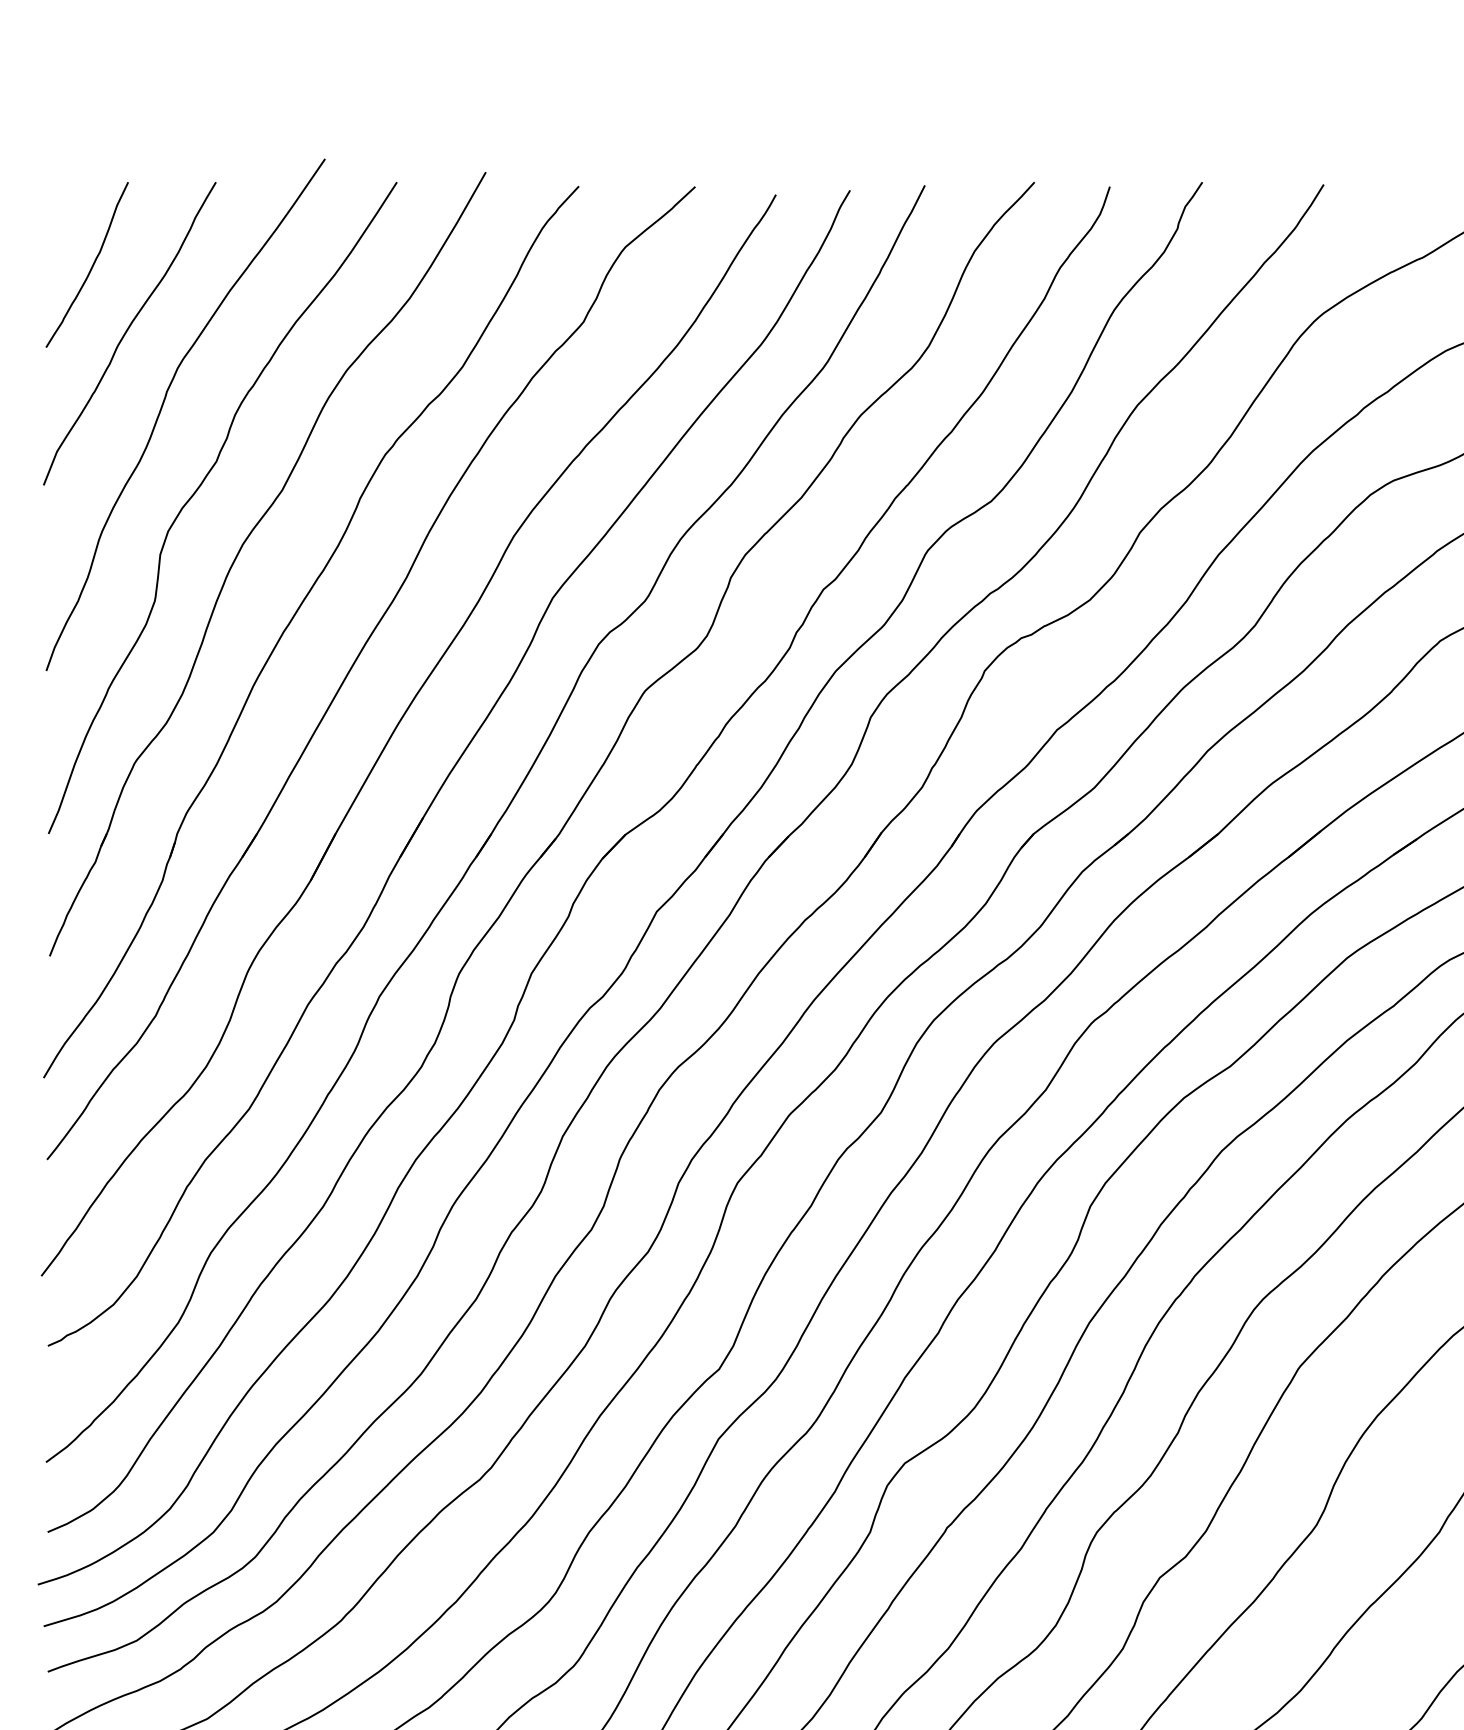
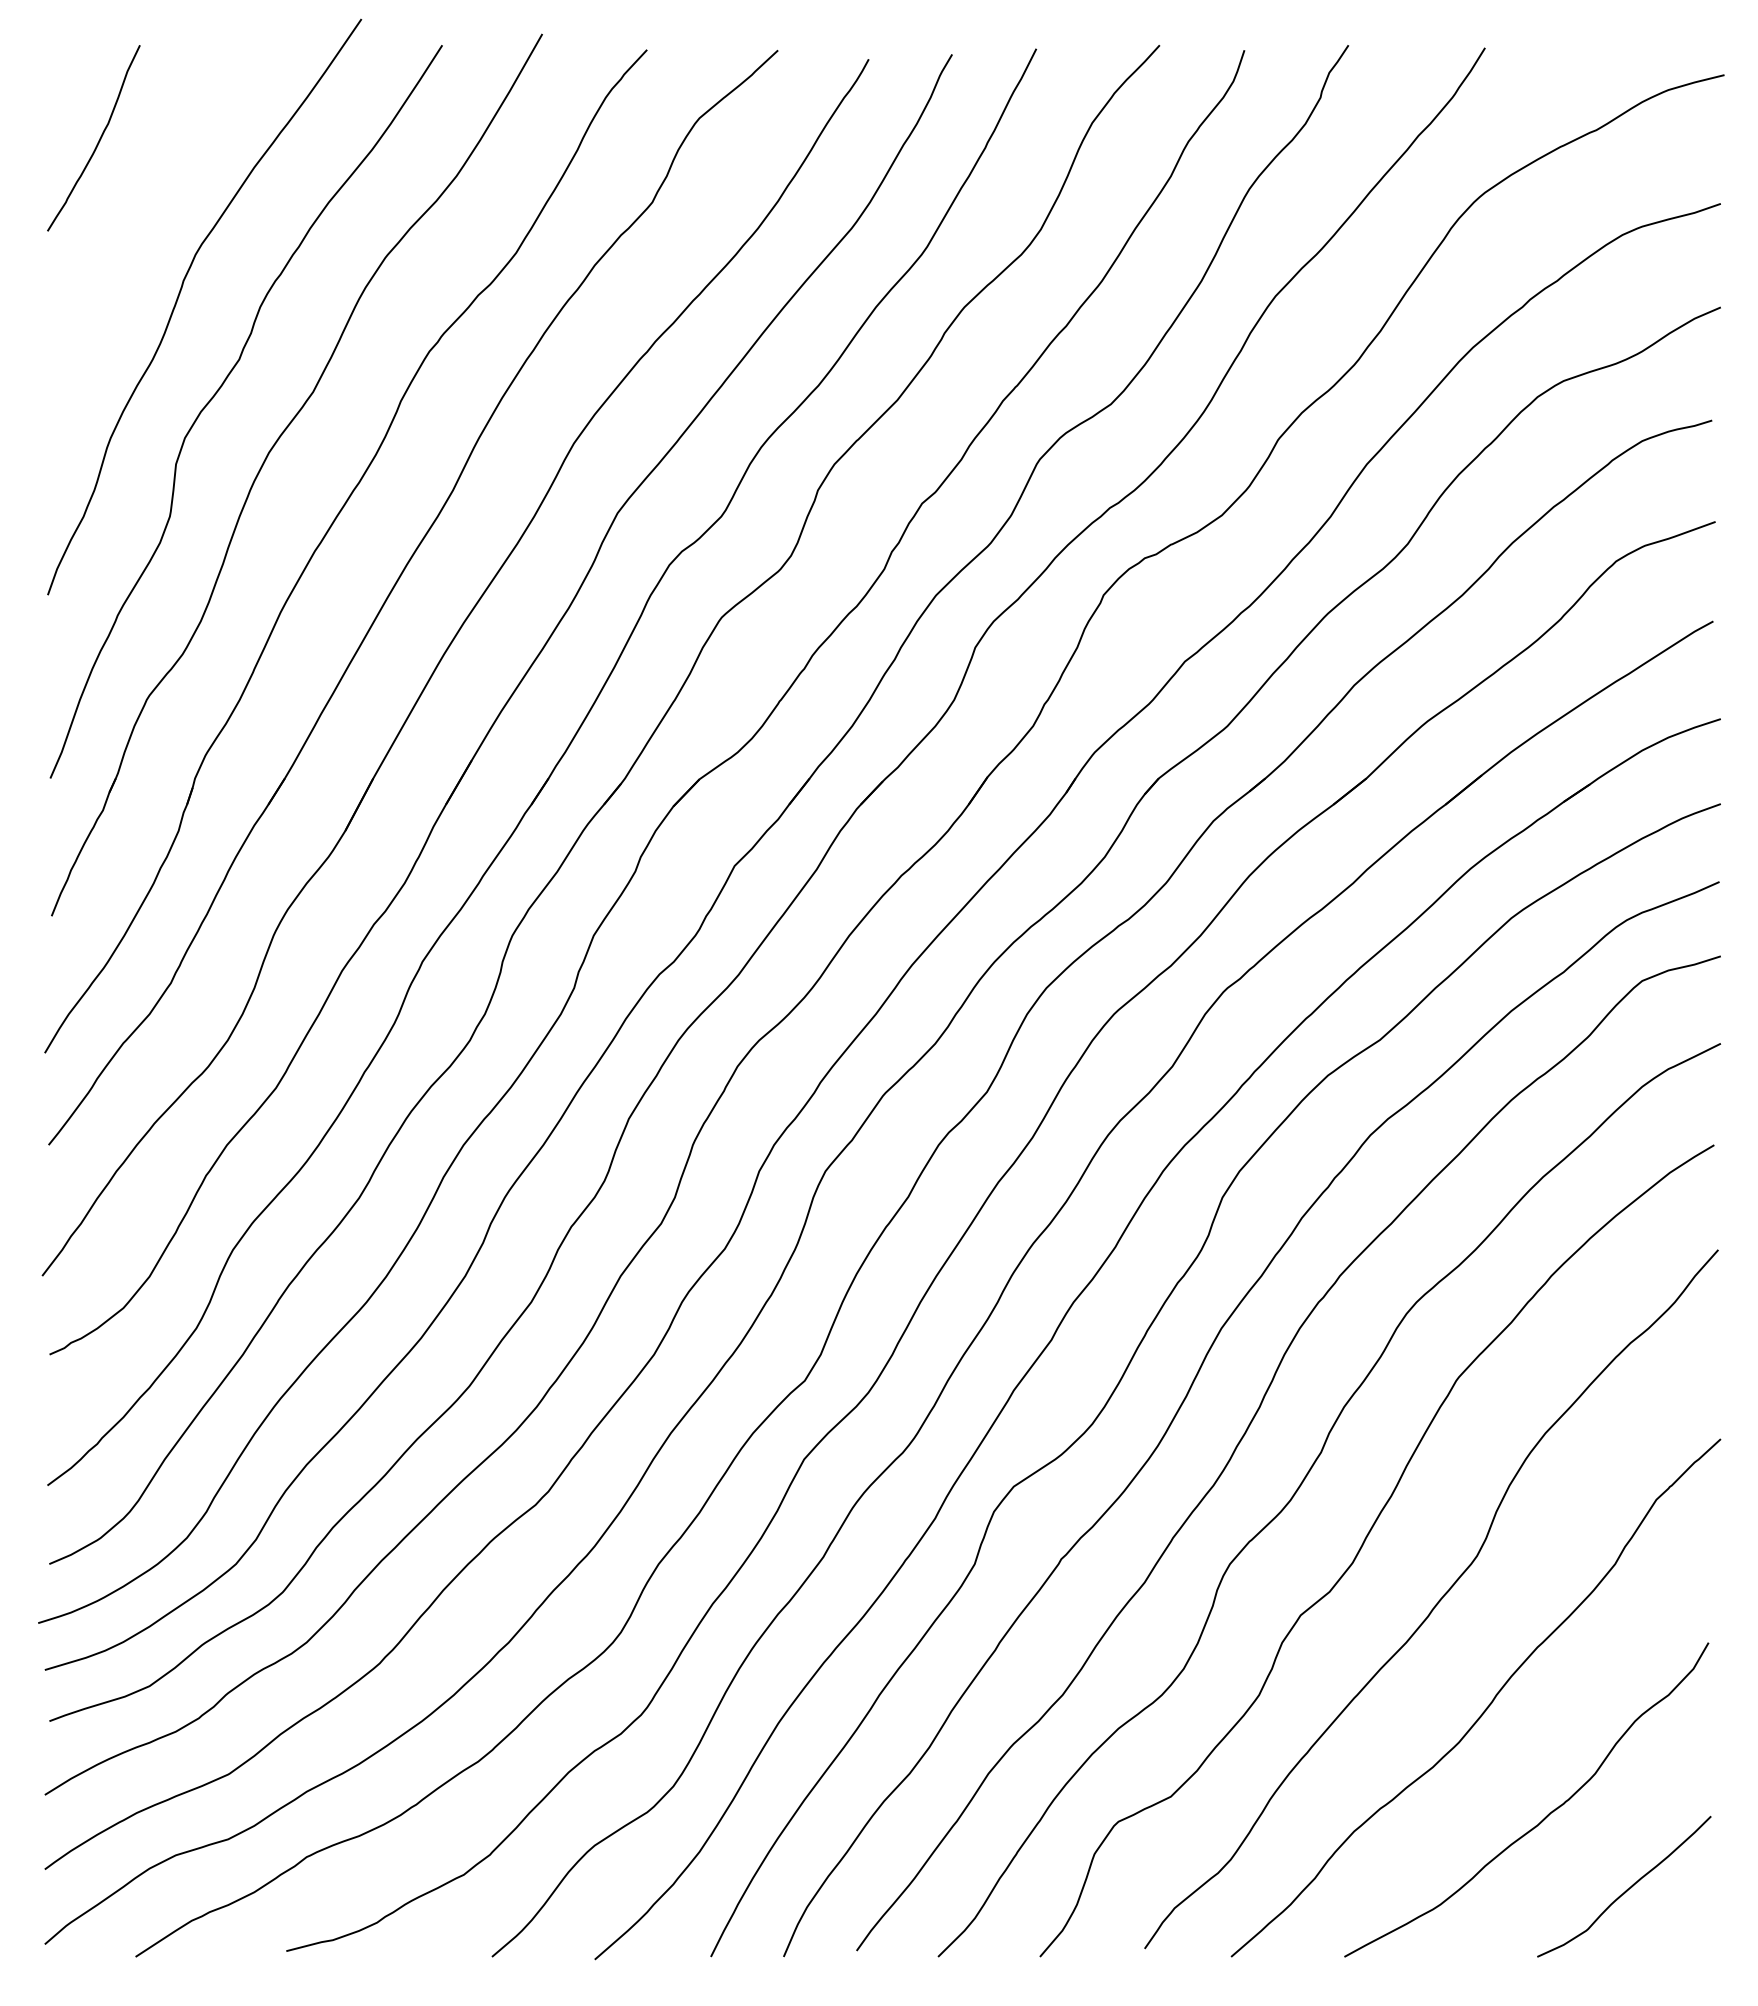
curve: (126, 332) -> (138, 214), removed

